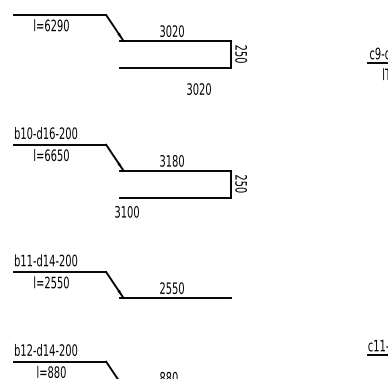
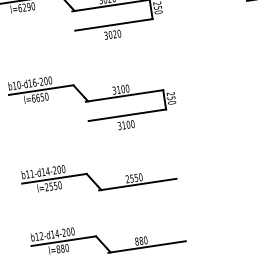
text: (198, 88) -> (112, 34), moved
text: (174, 160) -> (122, 89), 3180 -> 3100
text: (126, 211) -> (125, 124), moved

